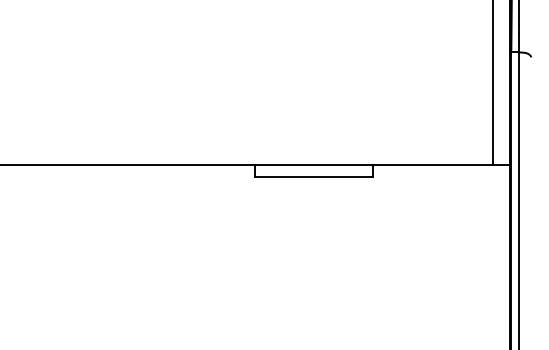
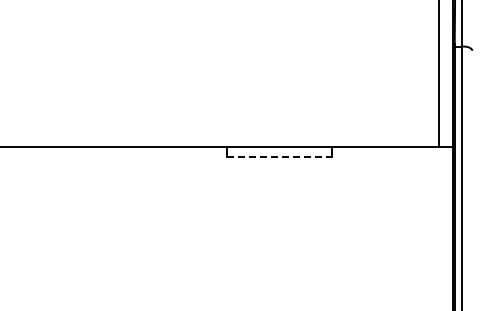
line: (314, 177) -> (279, 157), solid -> dashed

